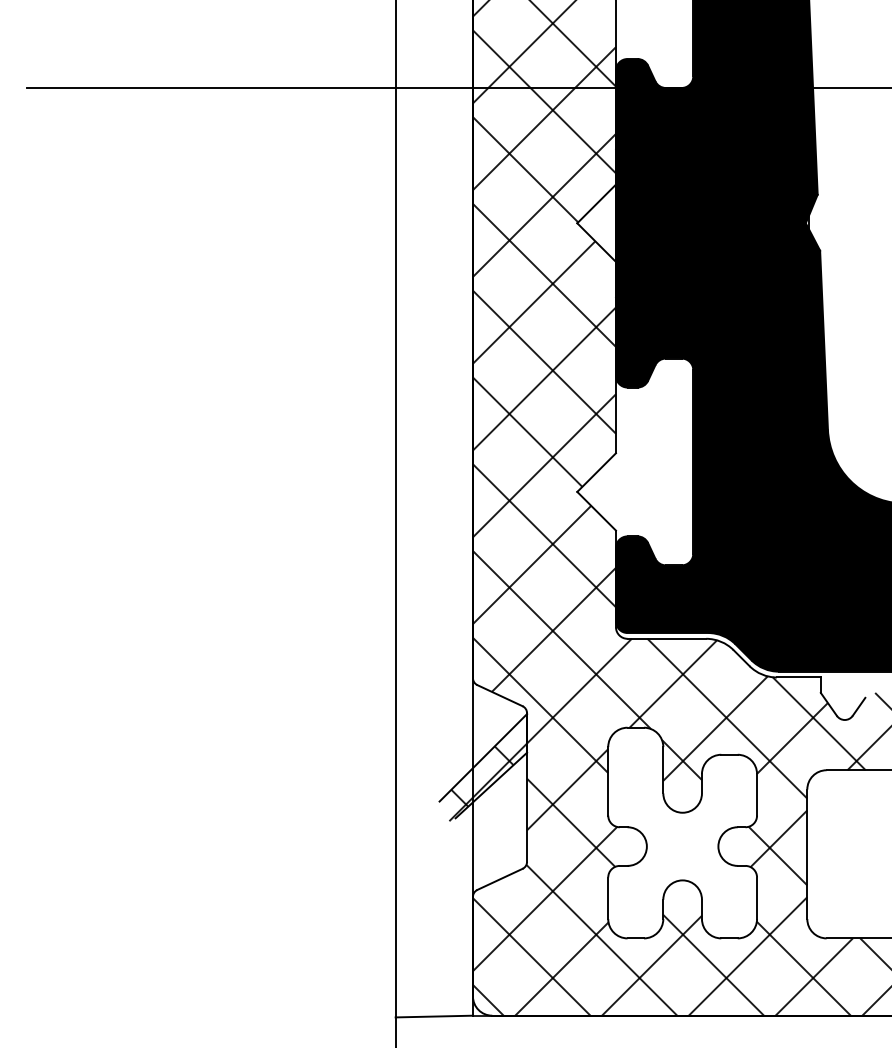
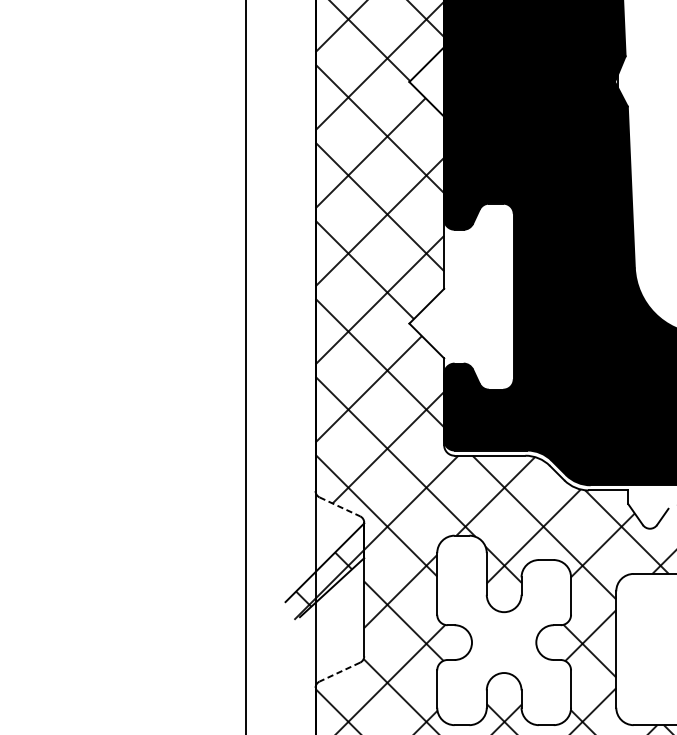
line: (500, 695) -> (340, 506), solid -> dashed
line: (500, 879) -> (340, 672), solid -> dashed

